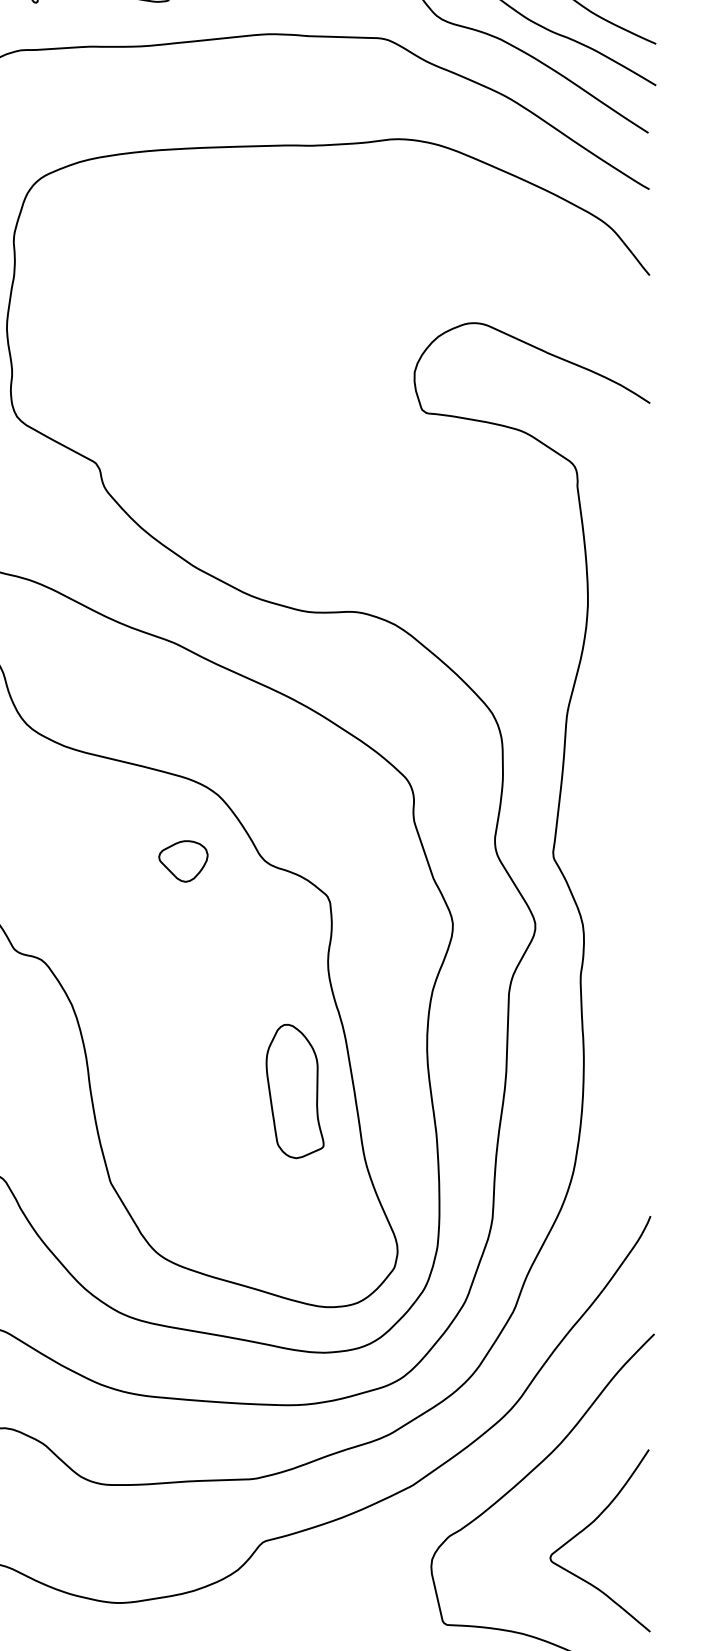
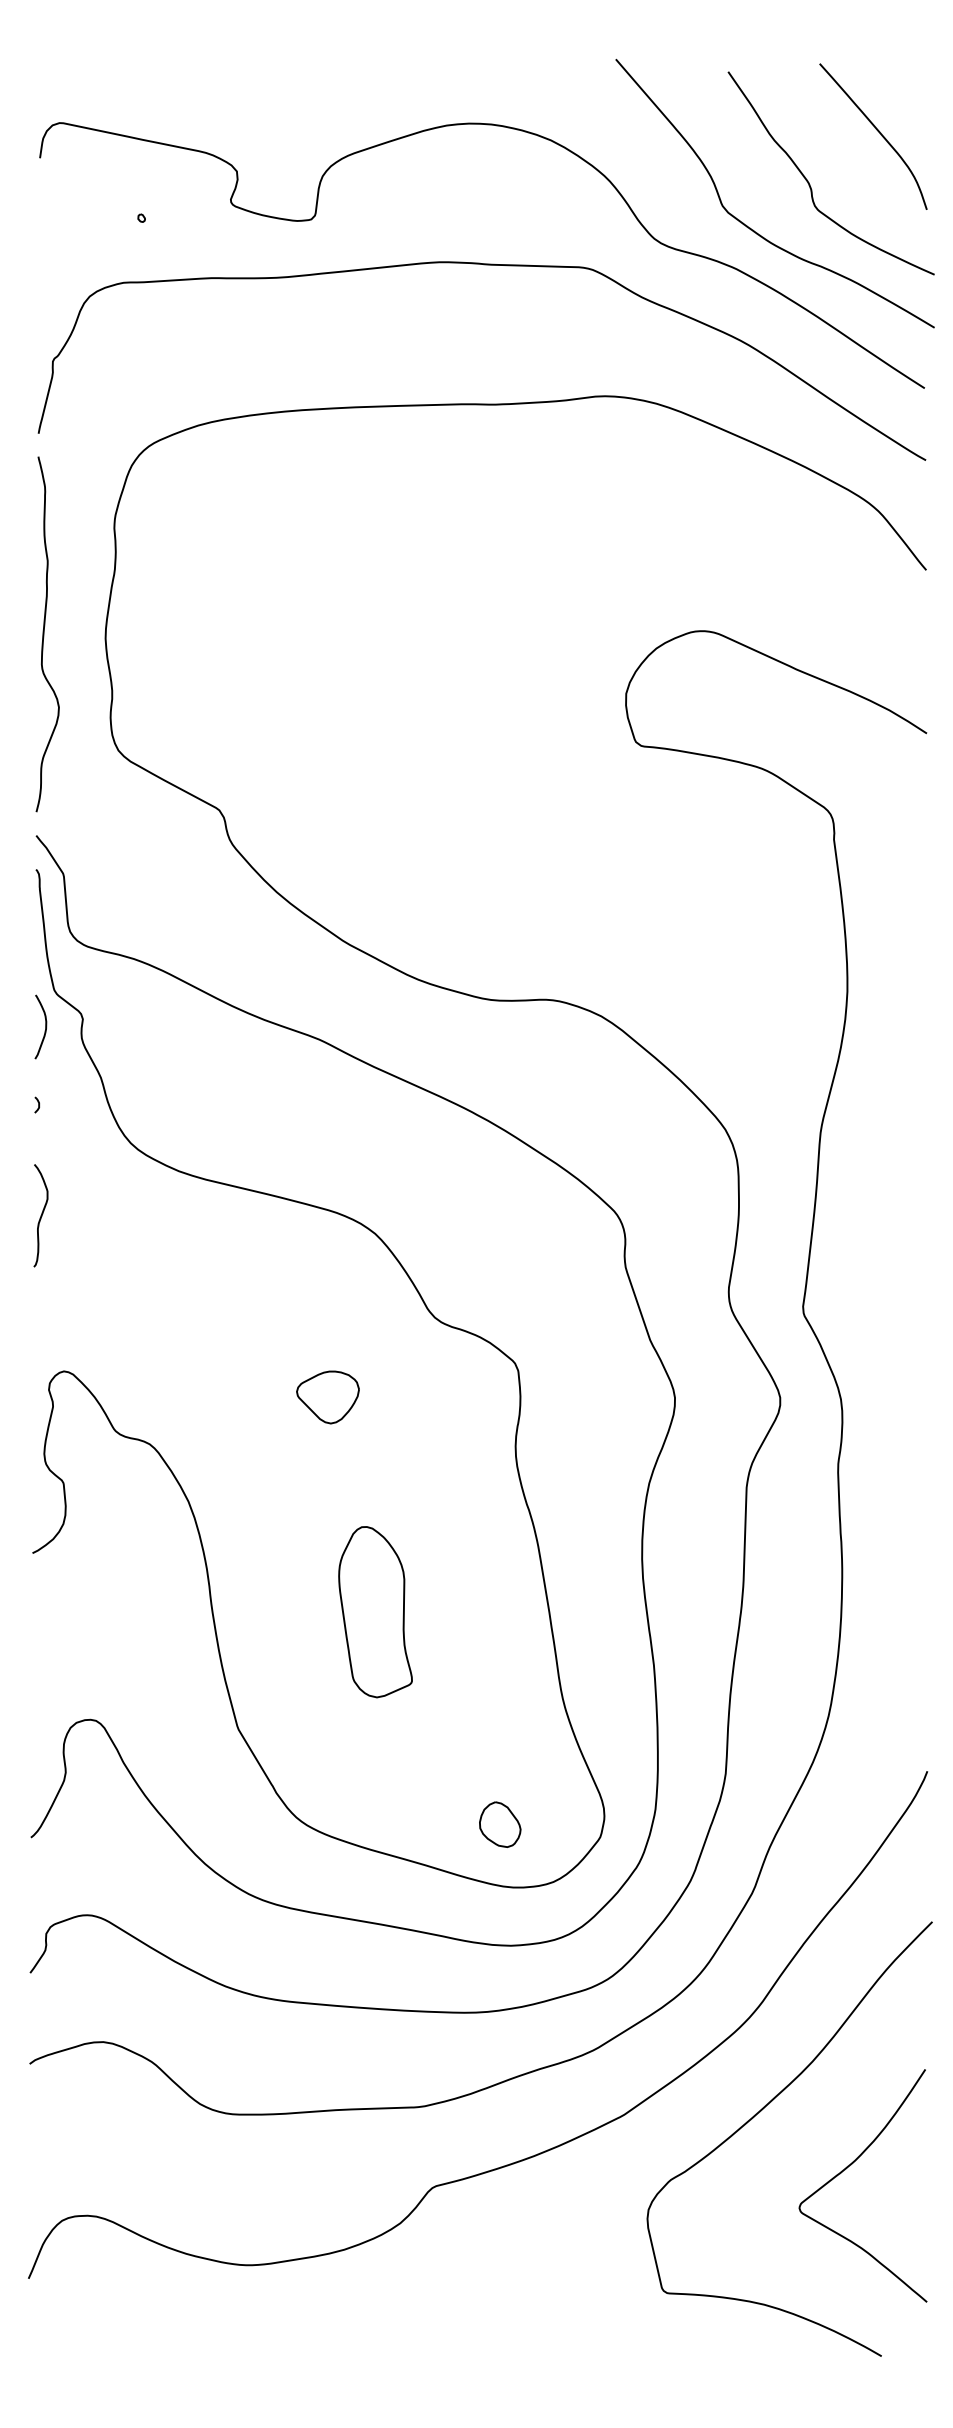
part: (183, 861) -> (327, 1397), moved
part: (295, 1091) -> (375, 1612), moved
part: (316, 1257) -> (500, 1824), added

